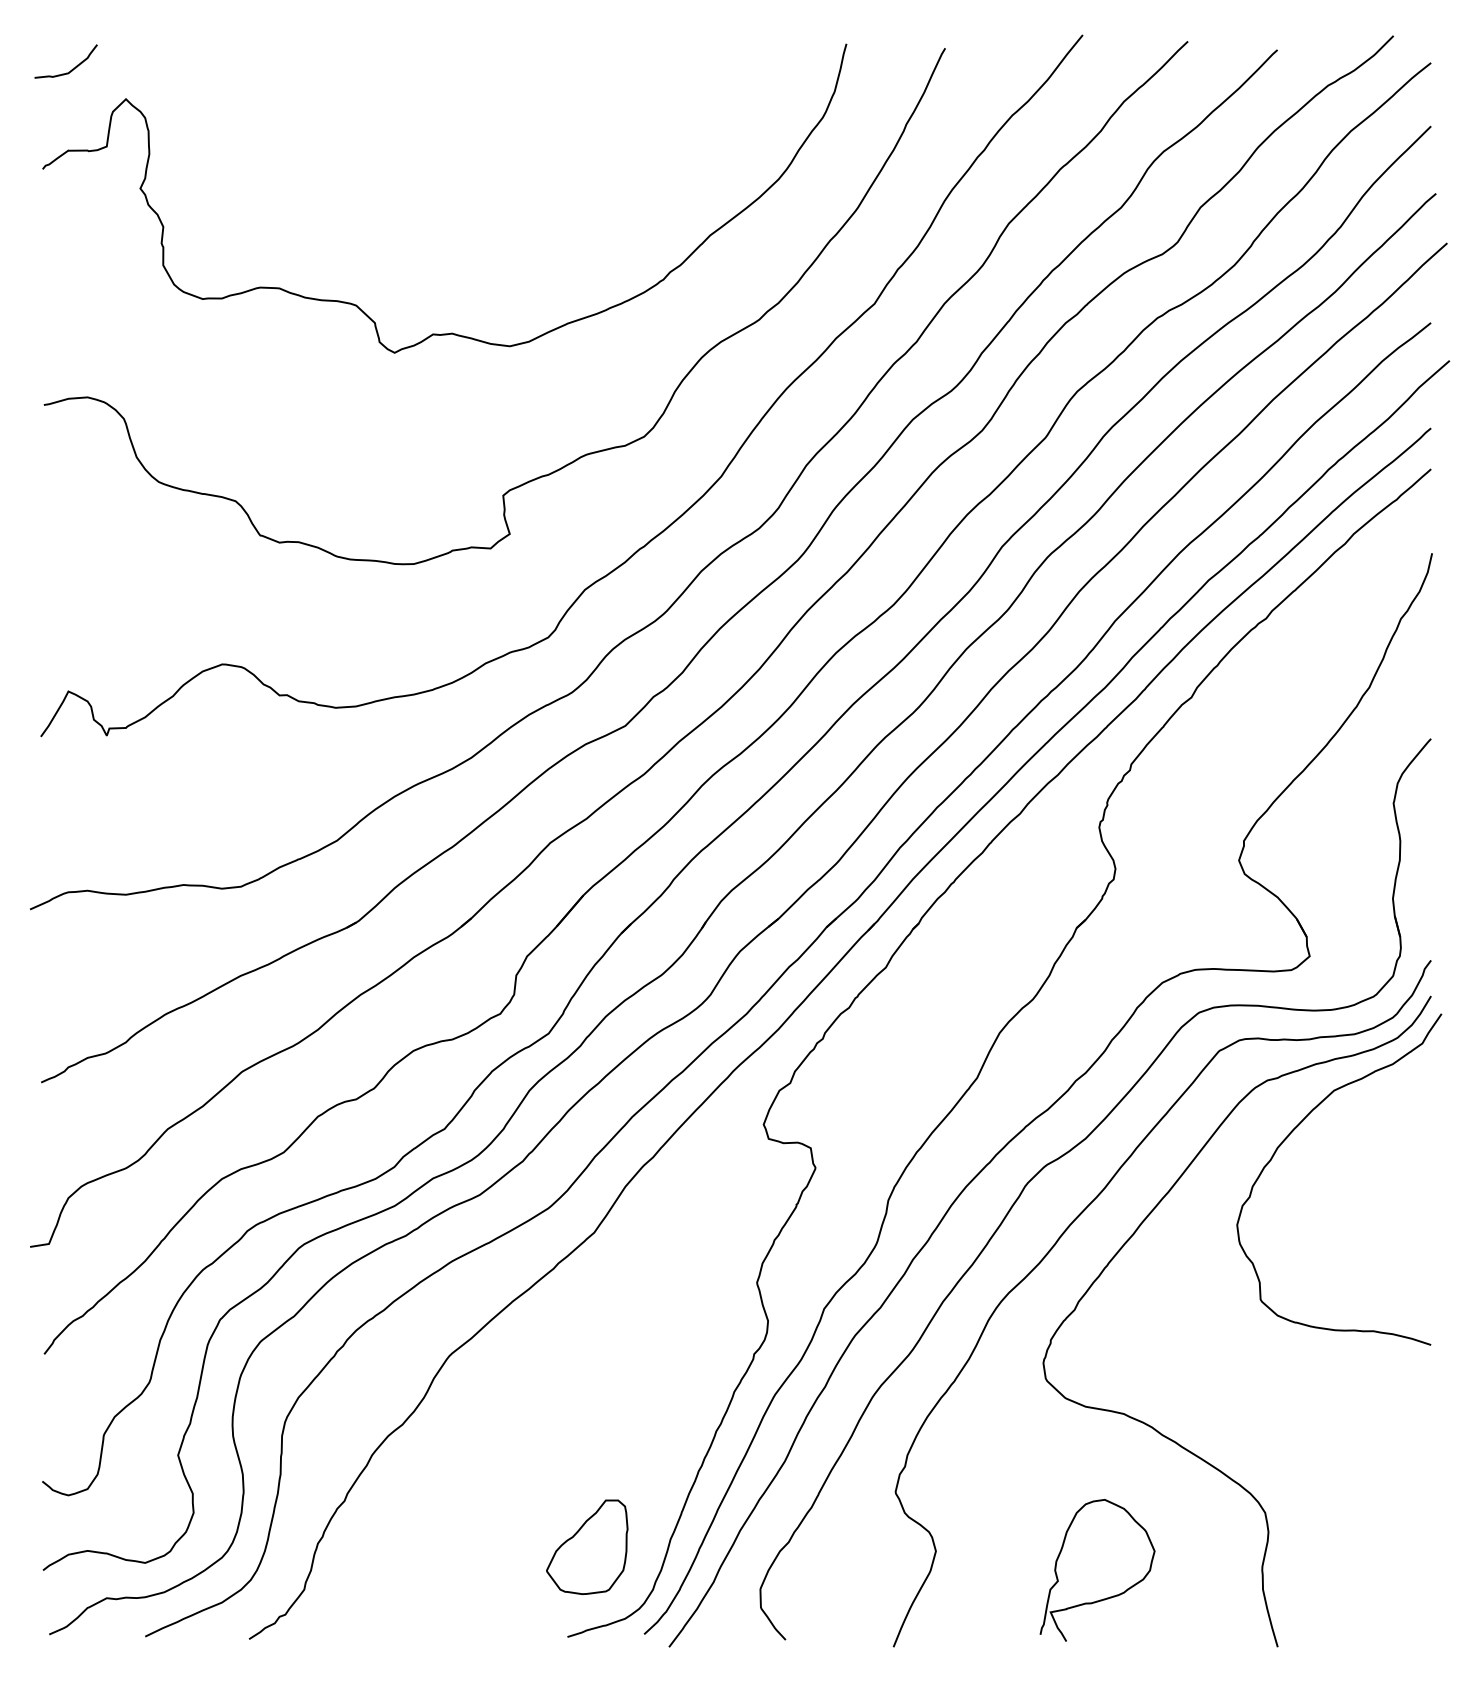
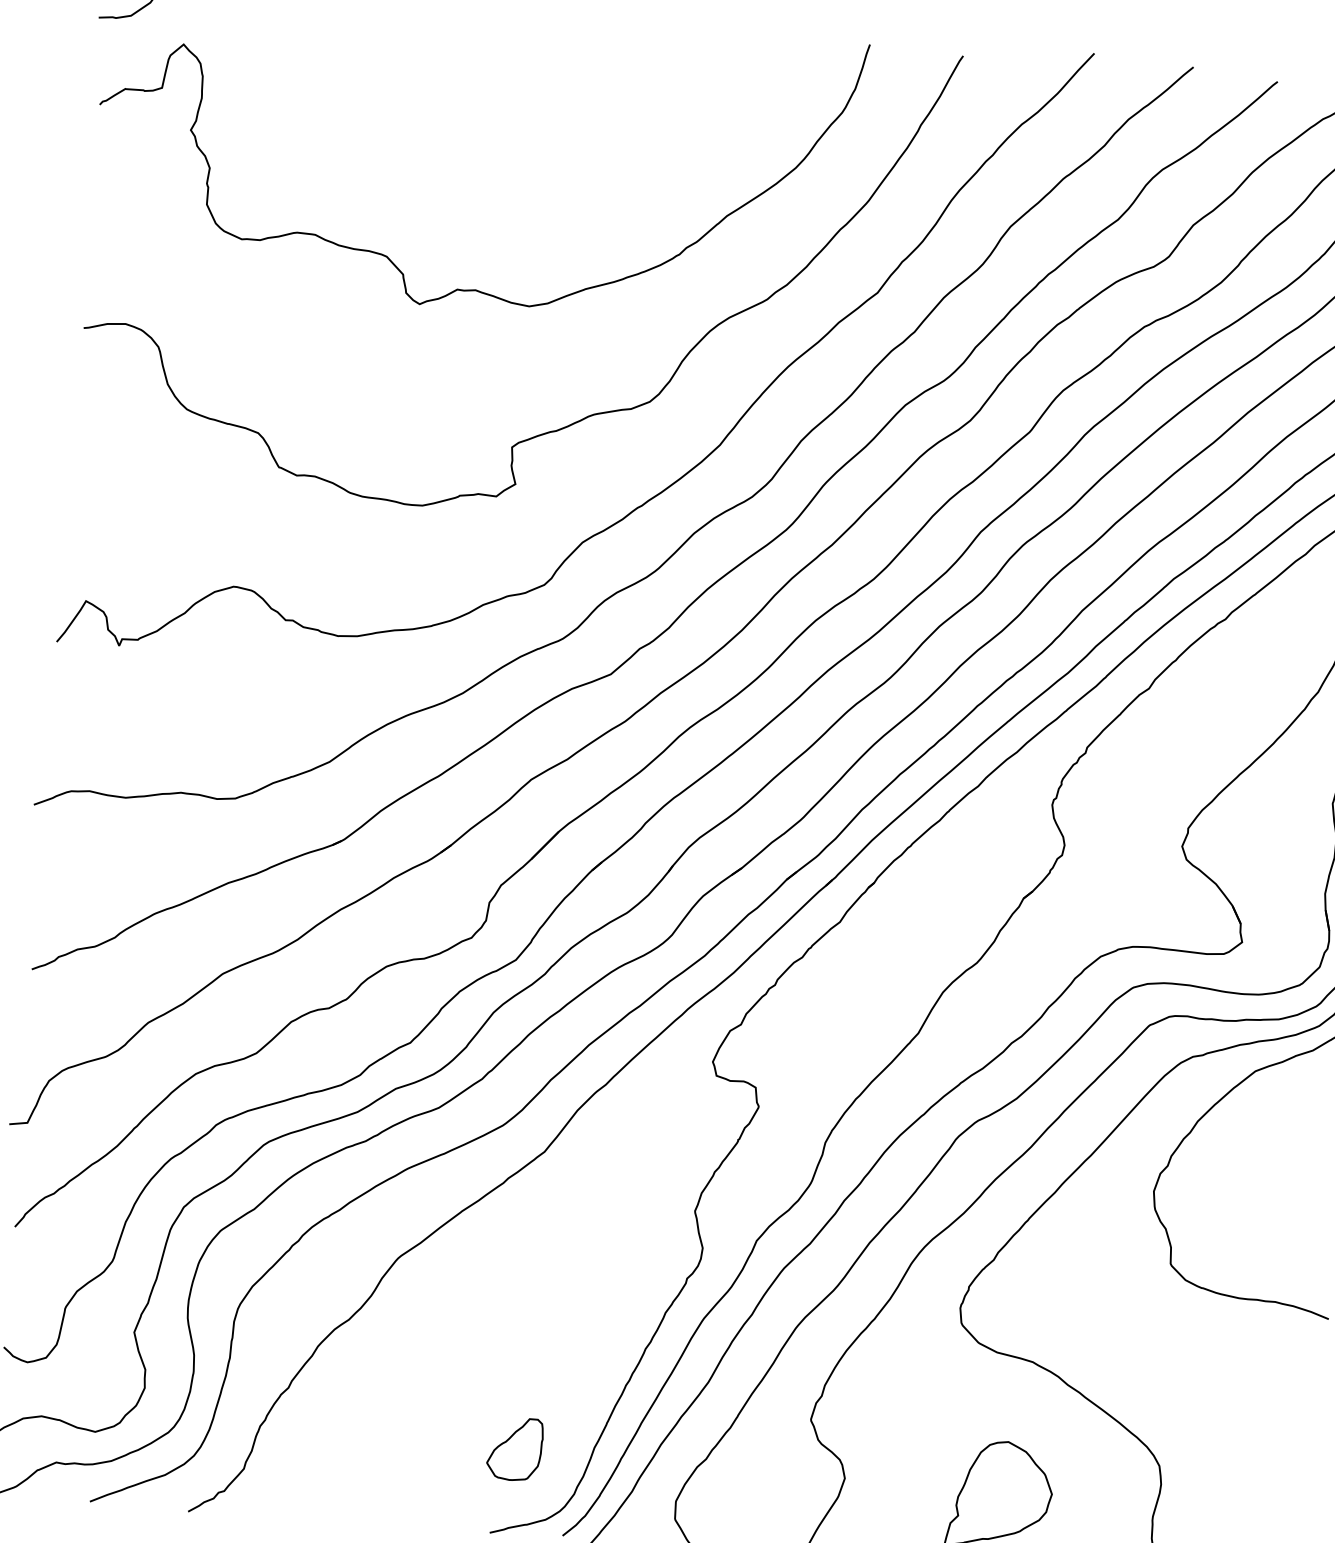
part: (587, 1546) -> (515, 1448), size x0.7

